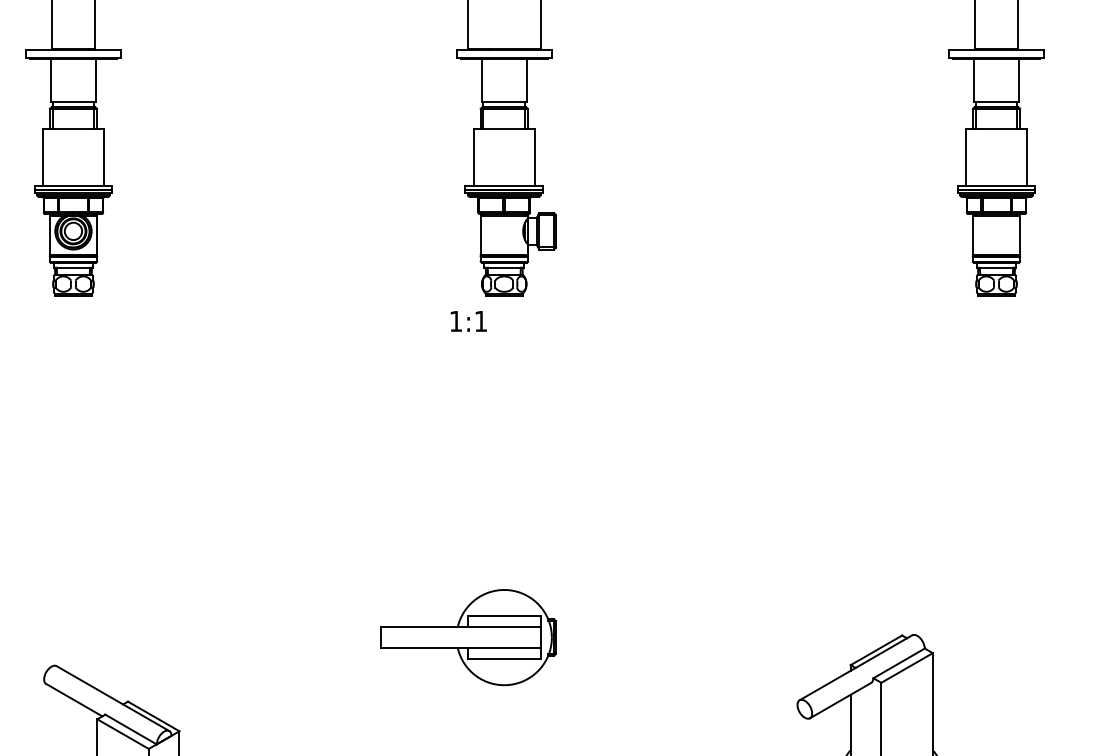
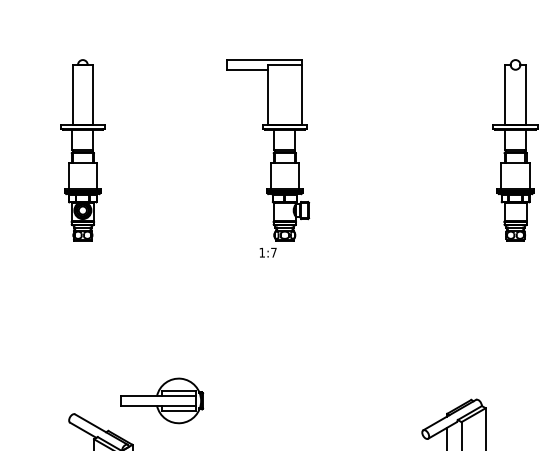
text: (480, 320) -> (273, 252), 1:1 -> 1:7
part: (469, 636) -> (162, 400), moved

